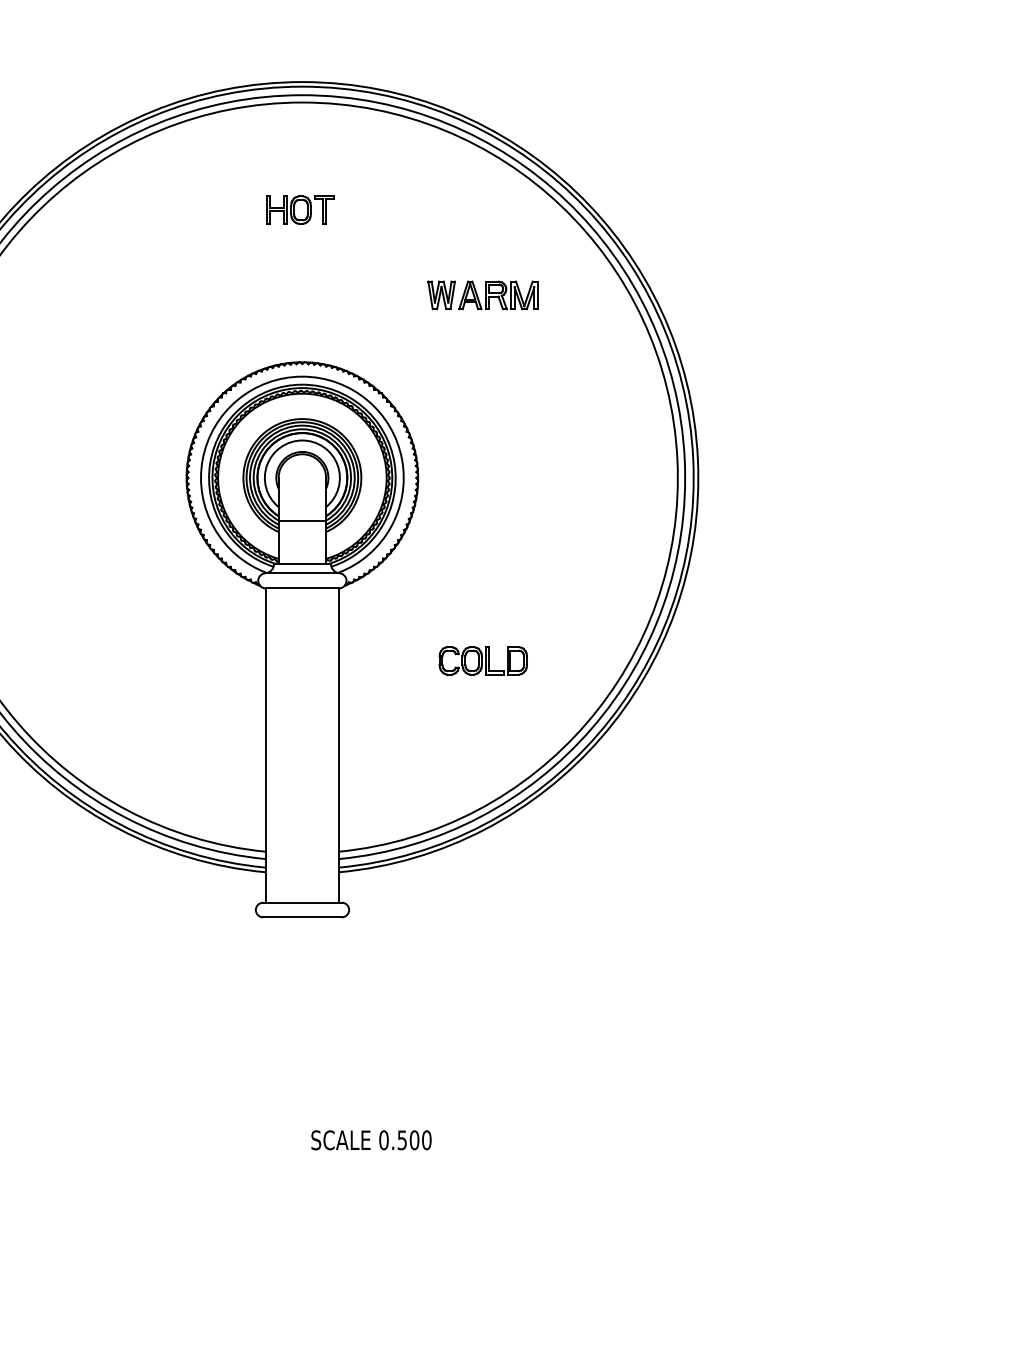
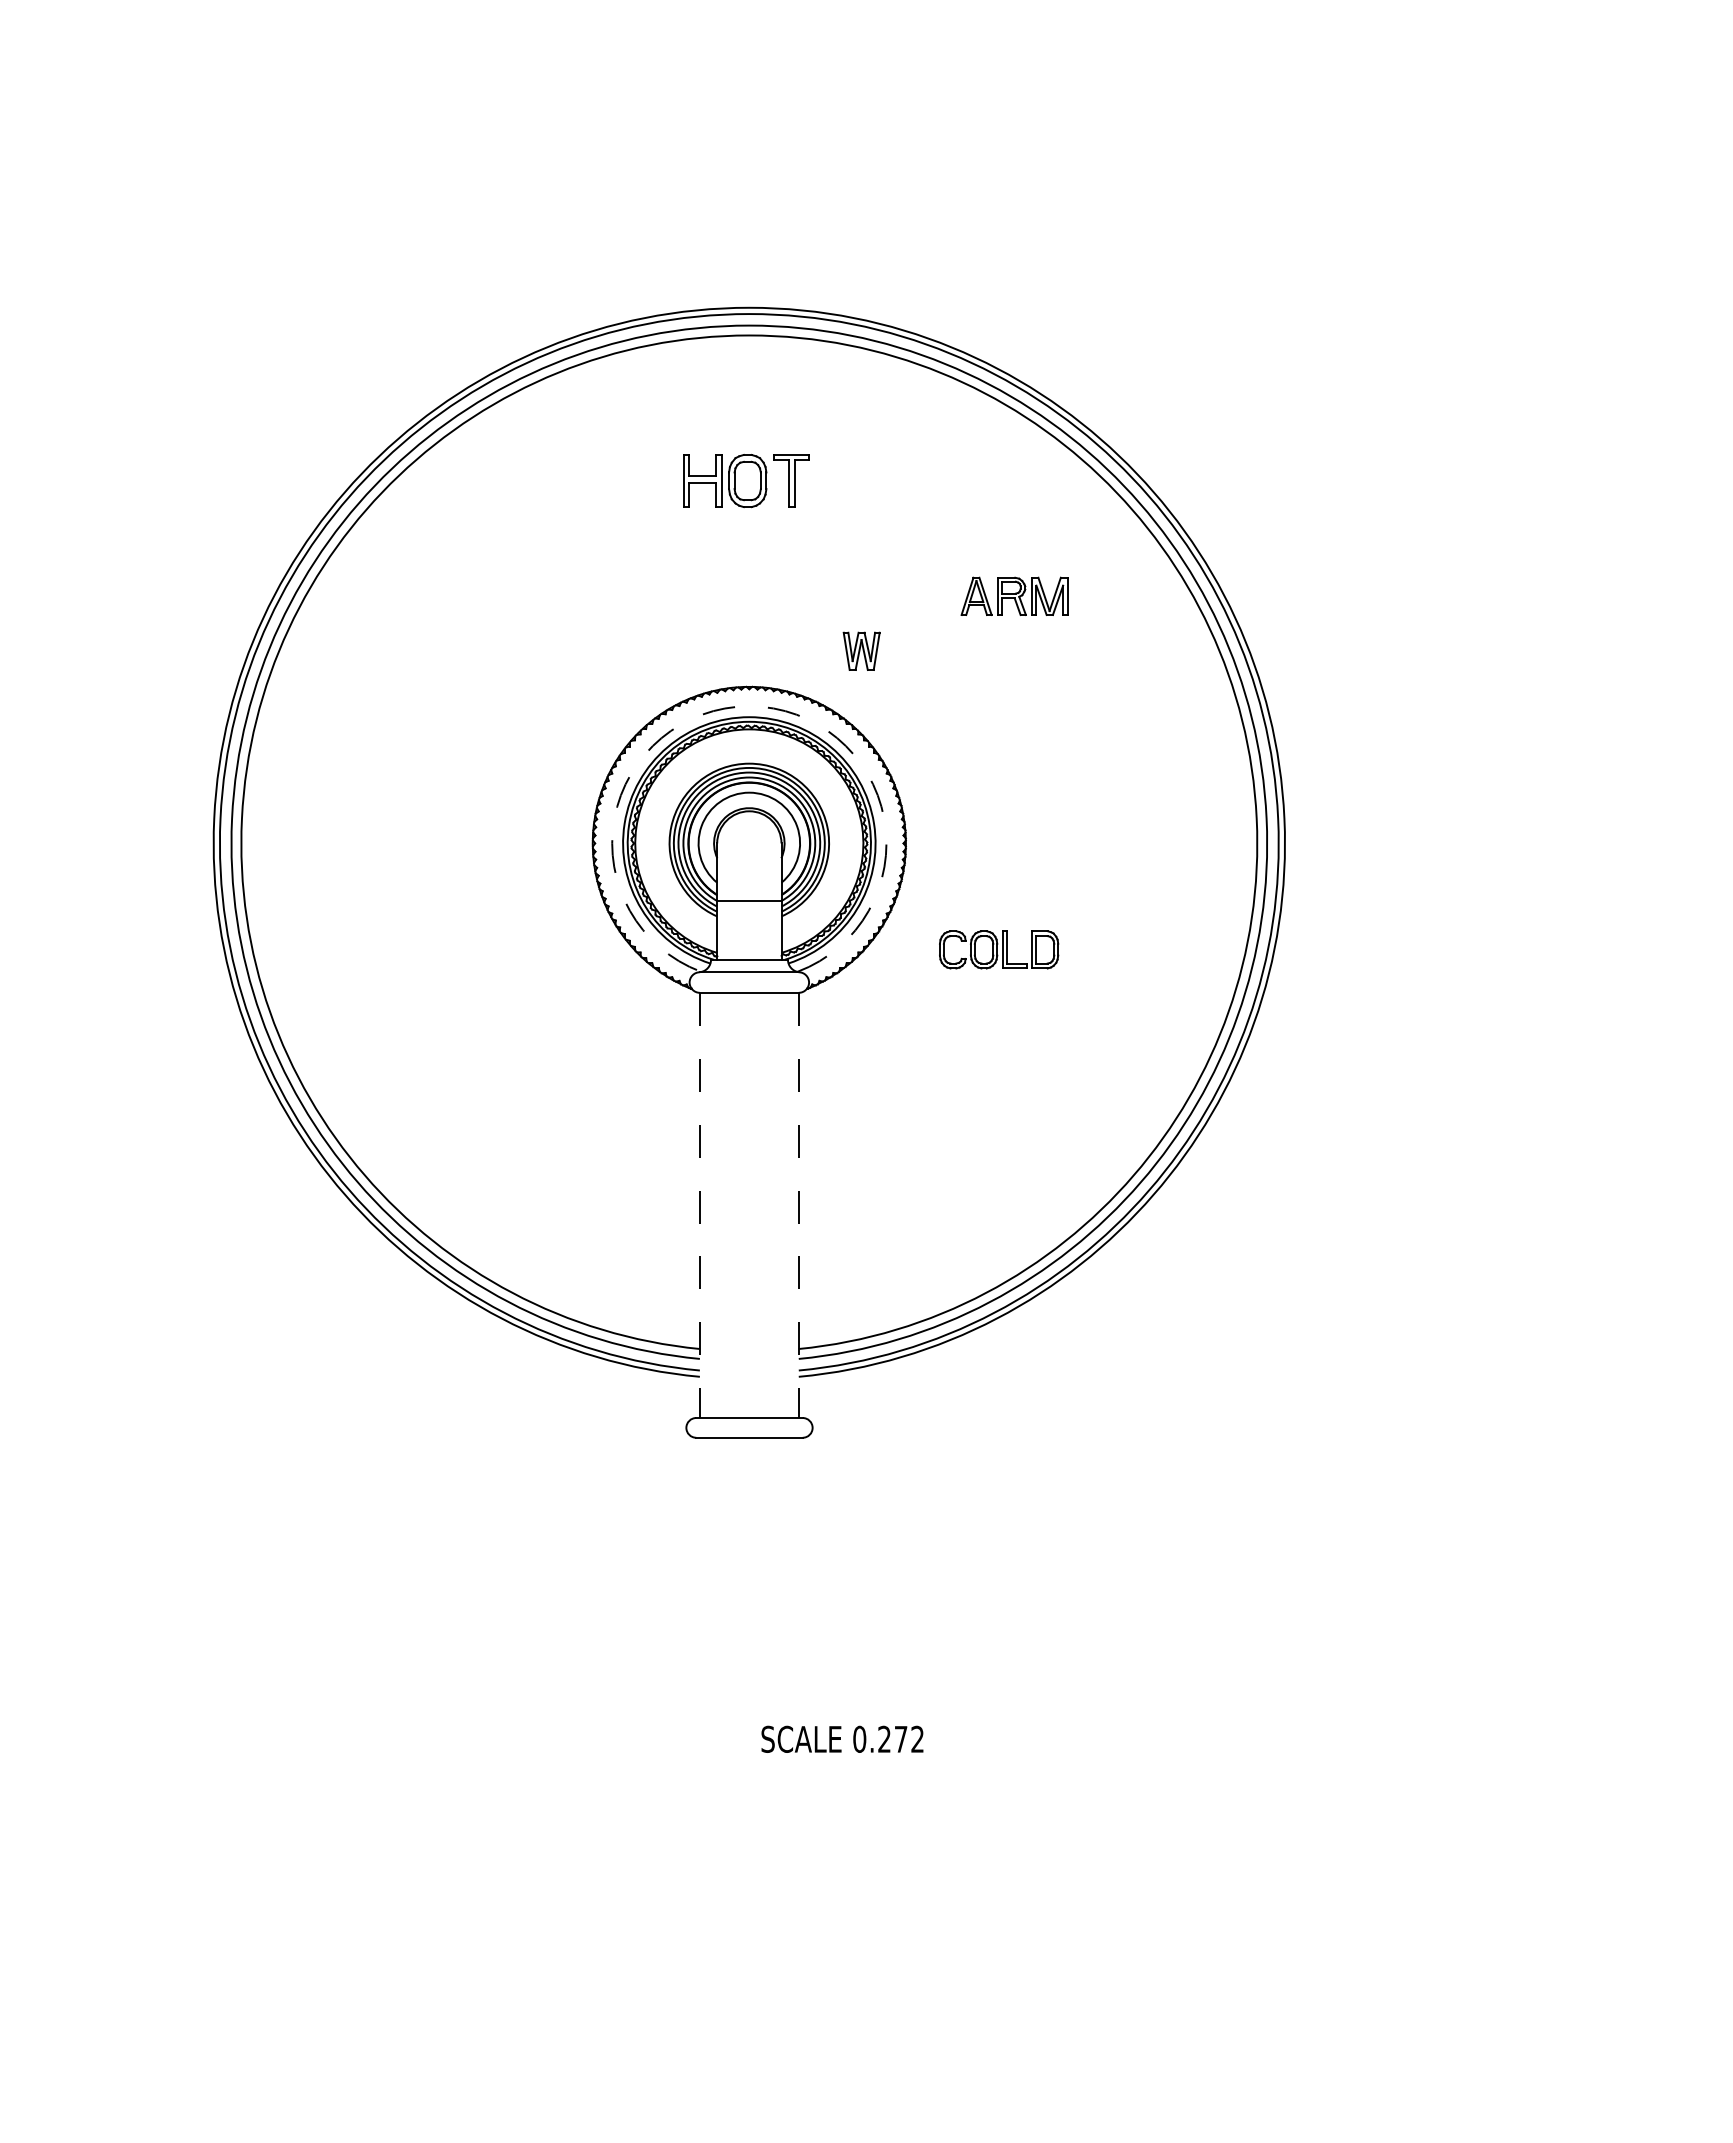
part: (300, 209) -> (746, 480), size x1.4
part: (441, 294) -> (861, 650), moved
arc: (302, 376) -> (749, 706), solid -> dashed
part: (483, 660) -> (999, 949), moved
line: (265, 745) -> (699, 1205), solid -> dashed
line: (338, 745) -> (798, 1205), solid -> dashed
text: (414, 1139) -> (901, 1738), 0.500 -> 0.272

